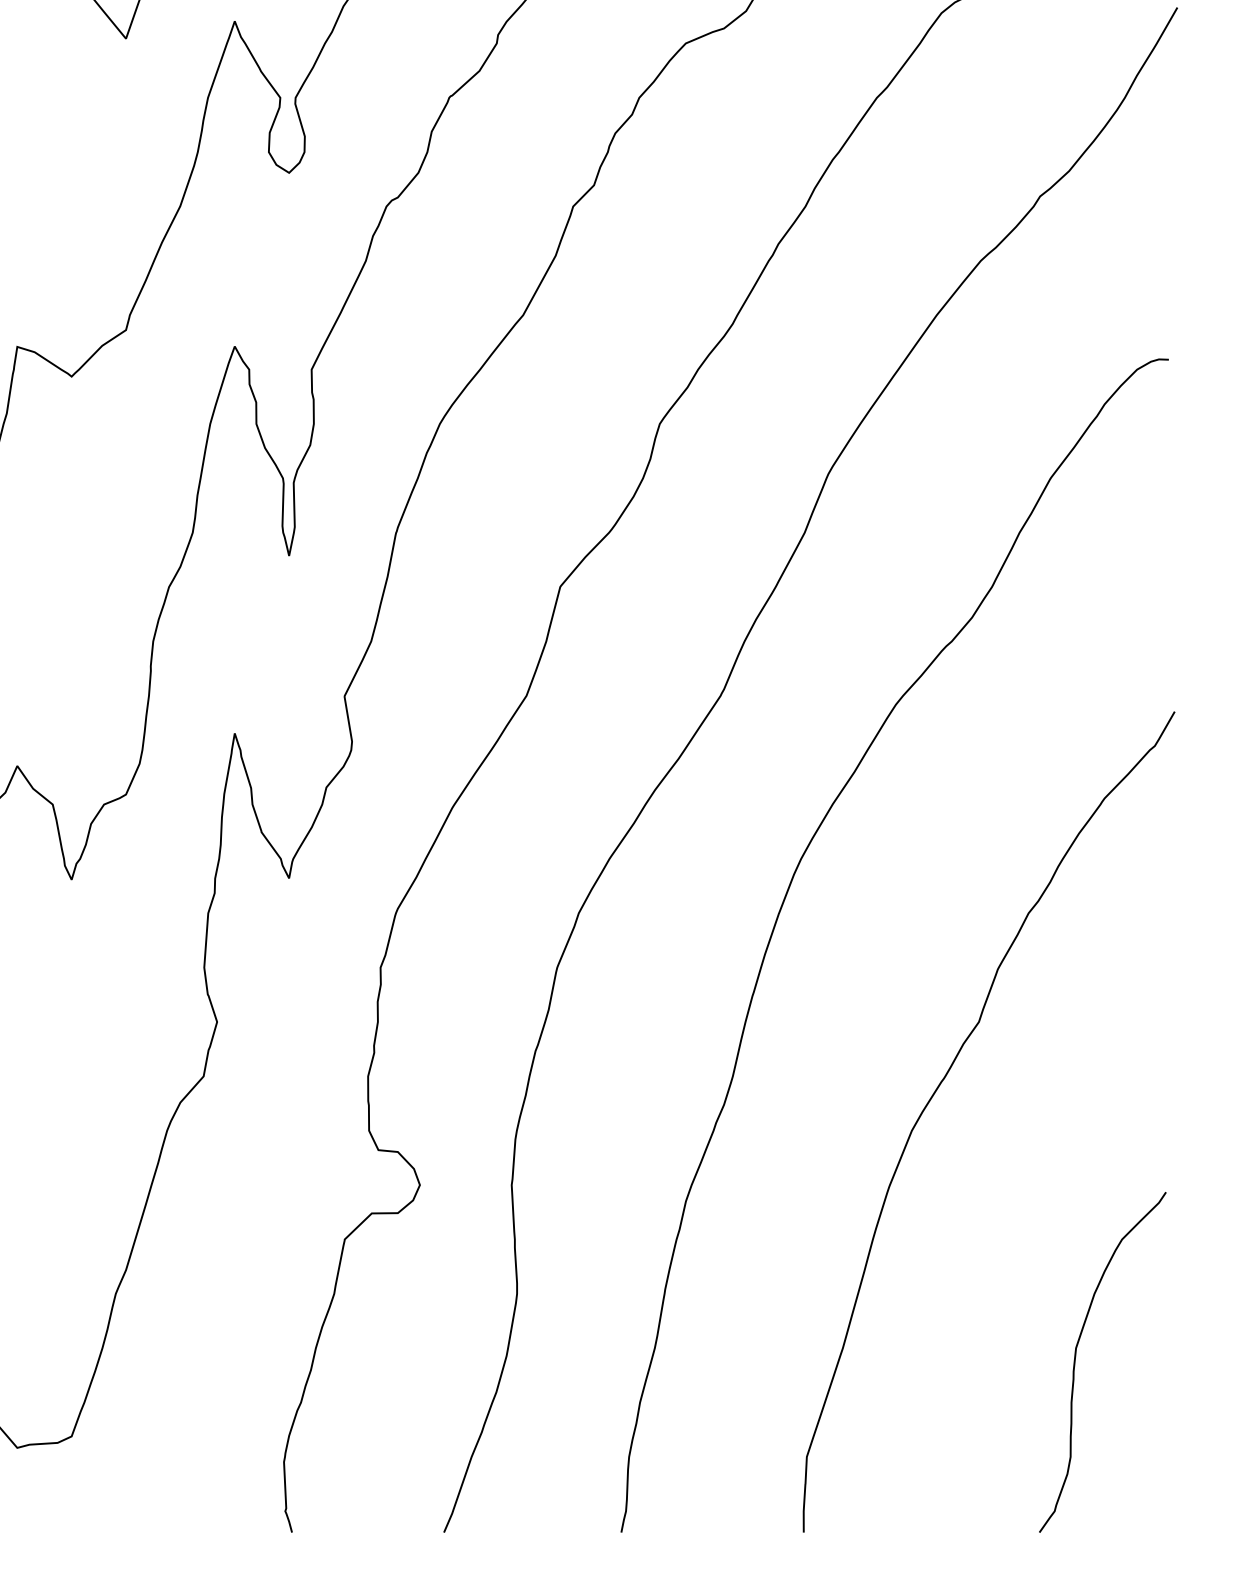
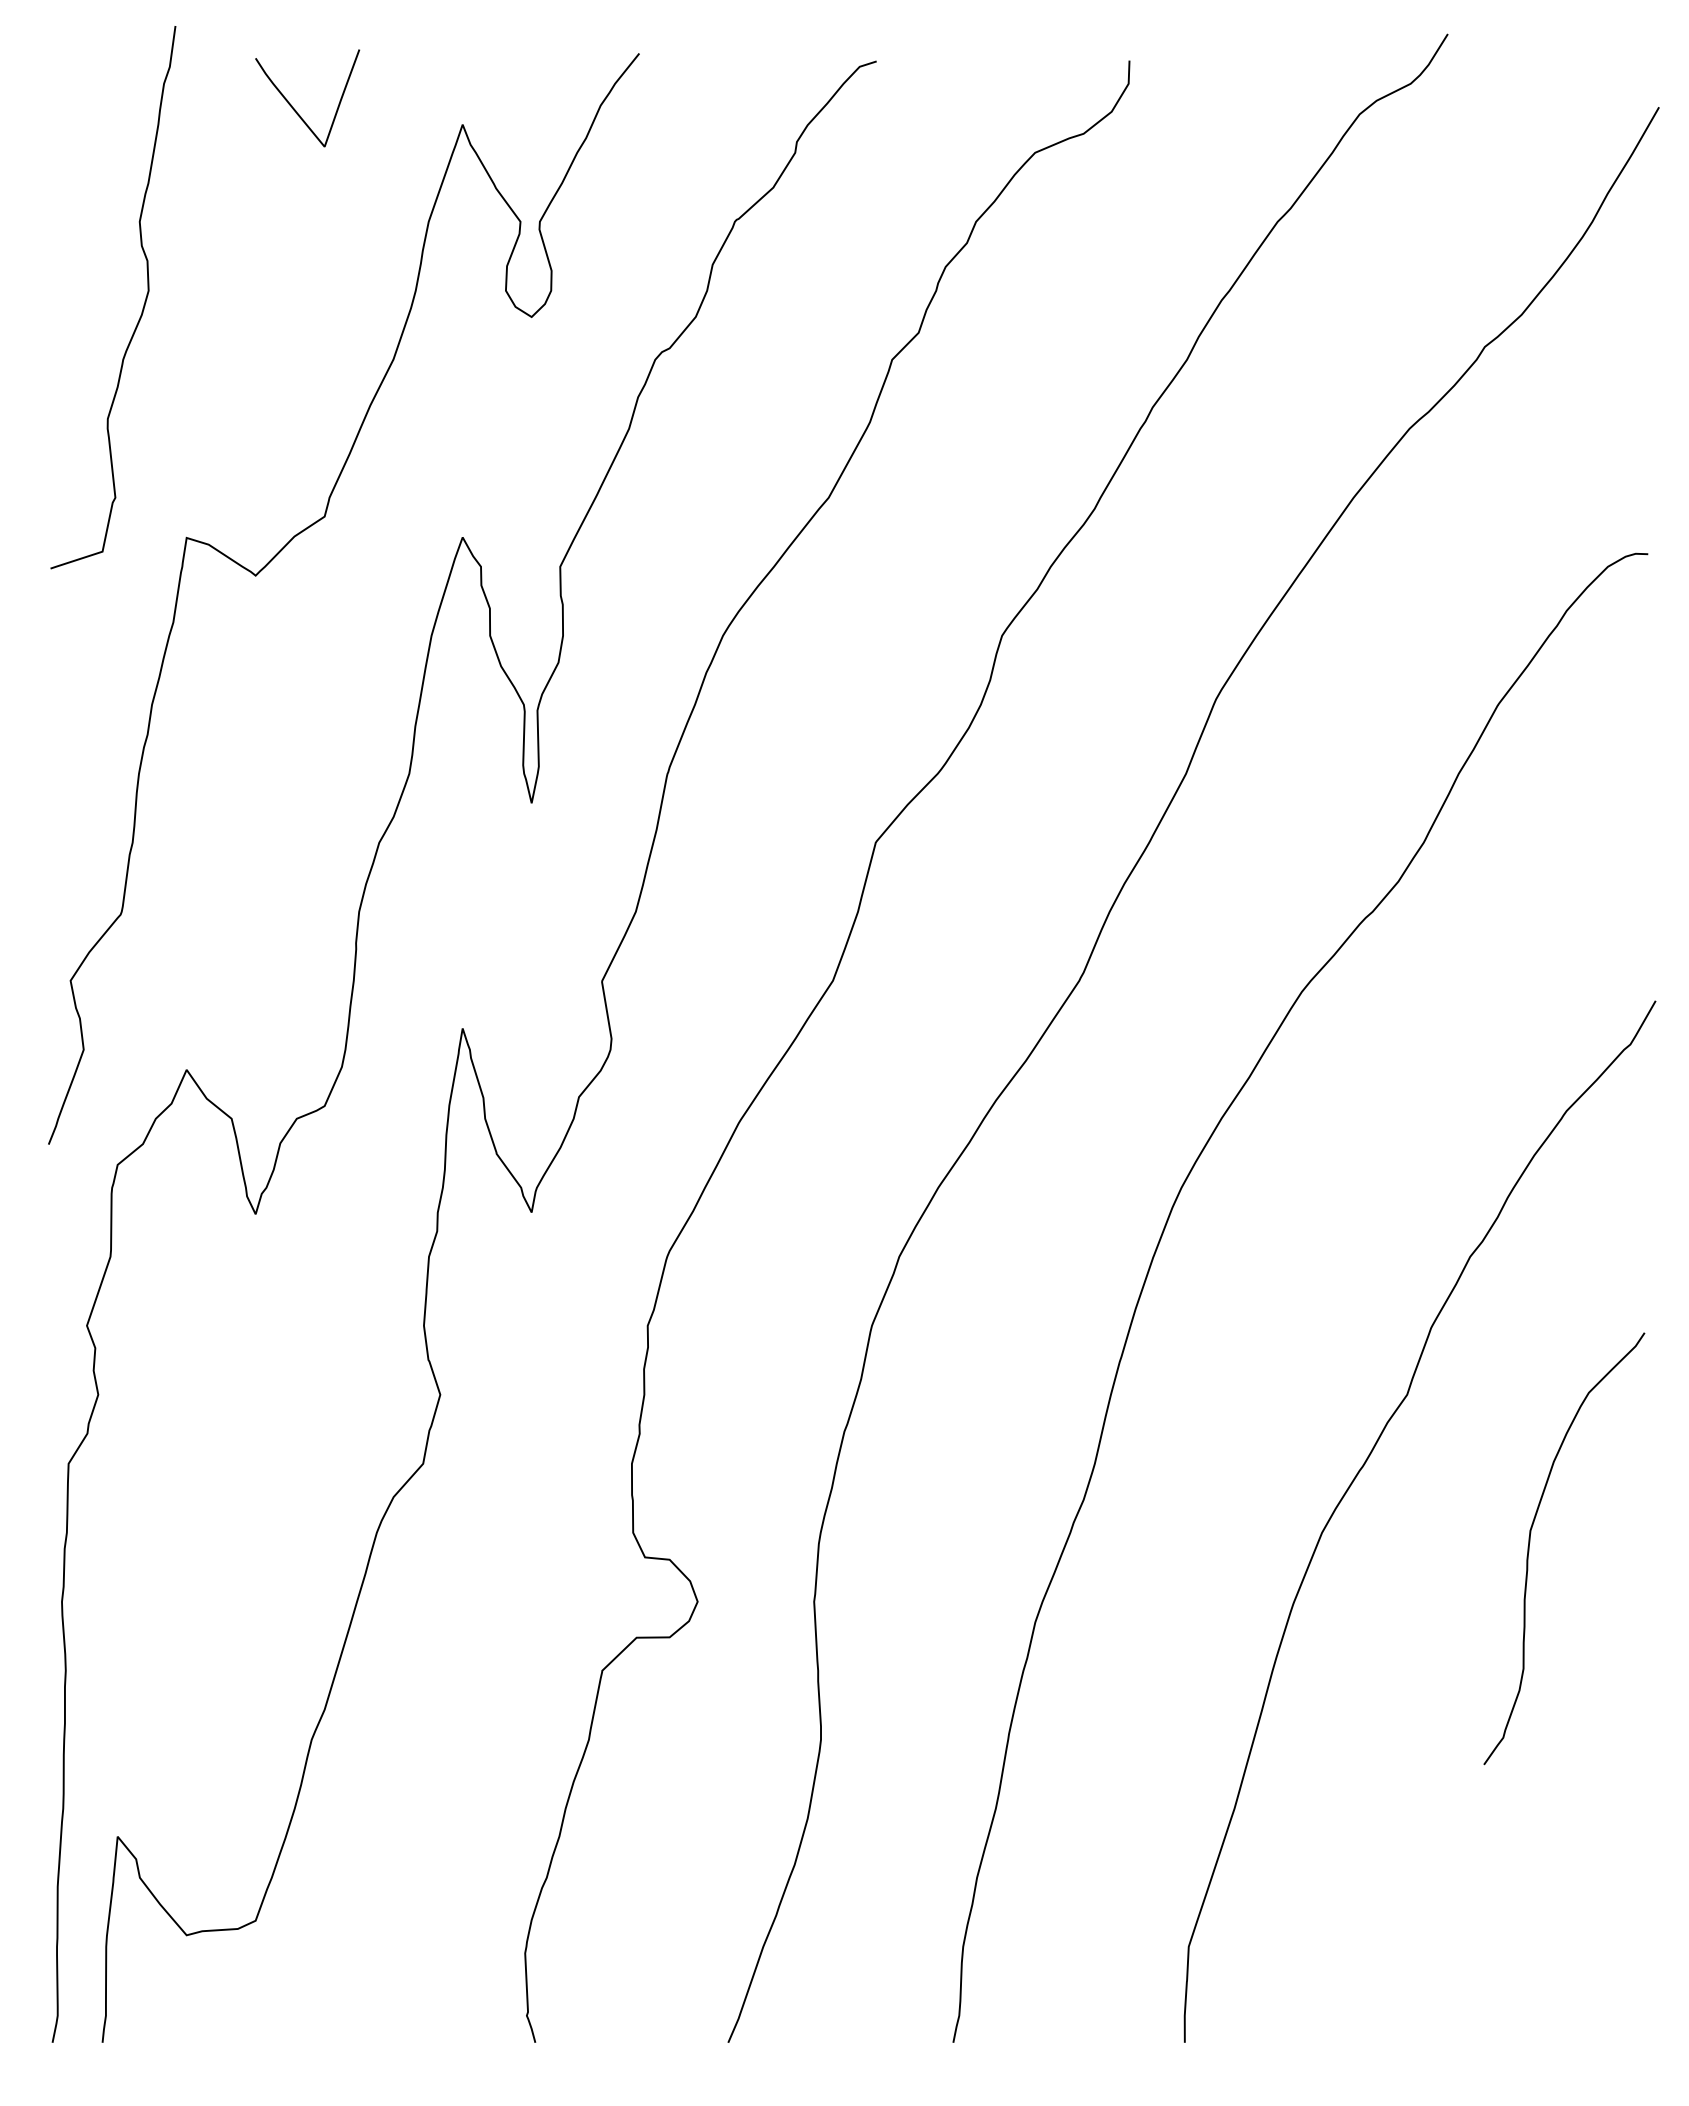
curve: (1076, 1357) -> (1530, 1542), moved

